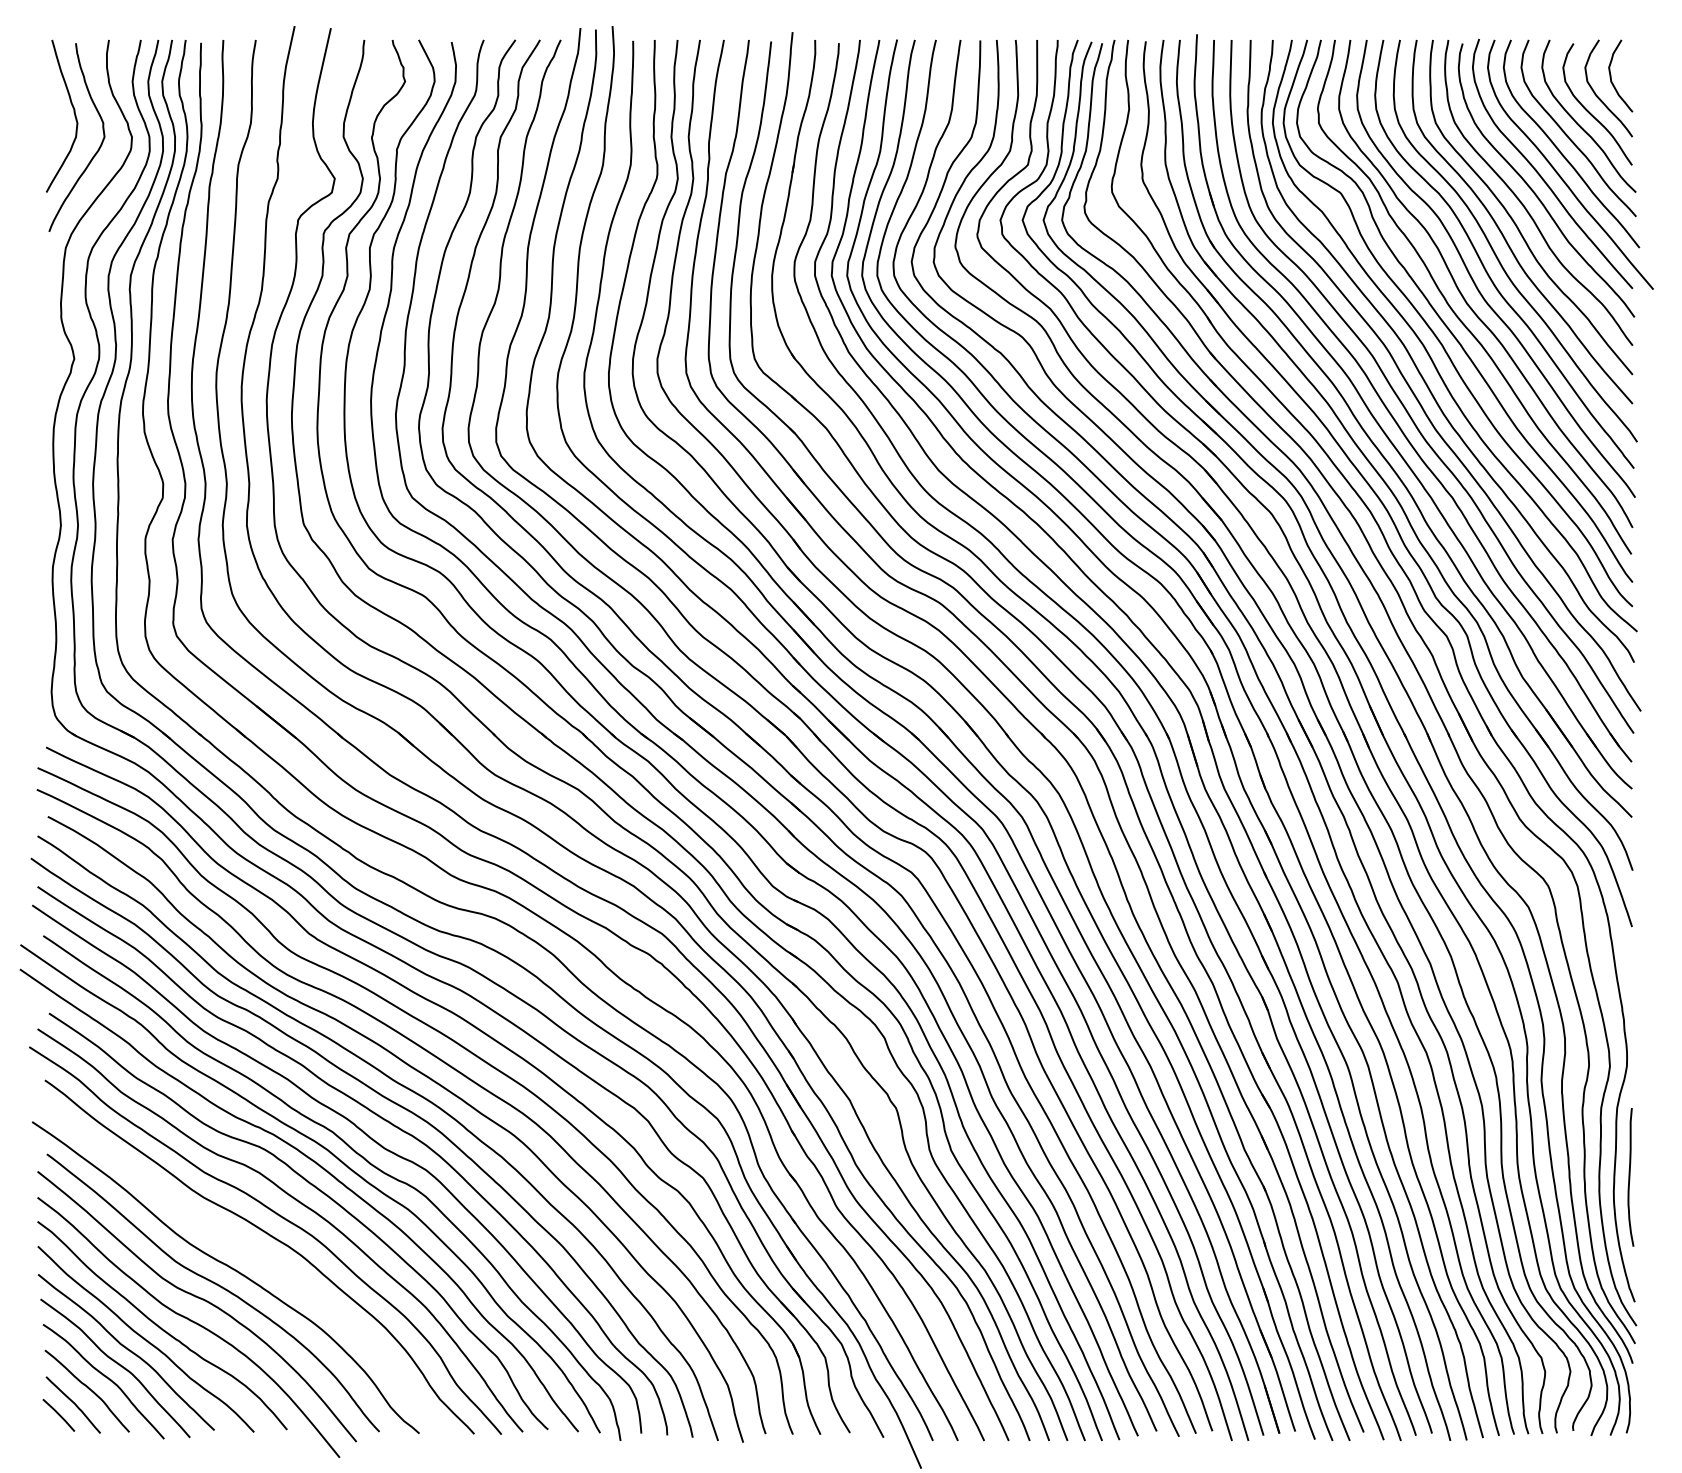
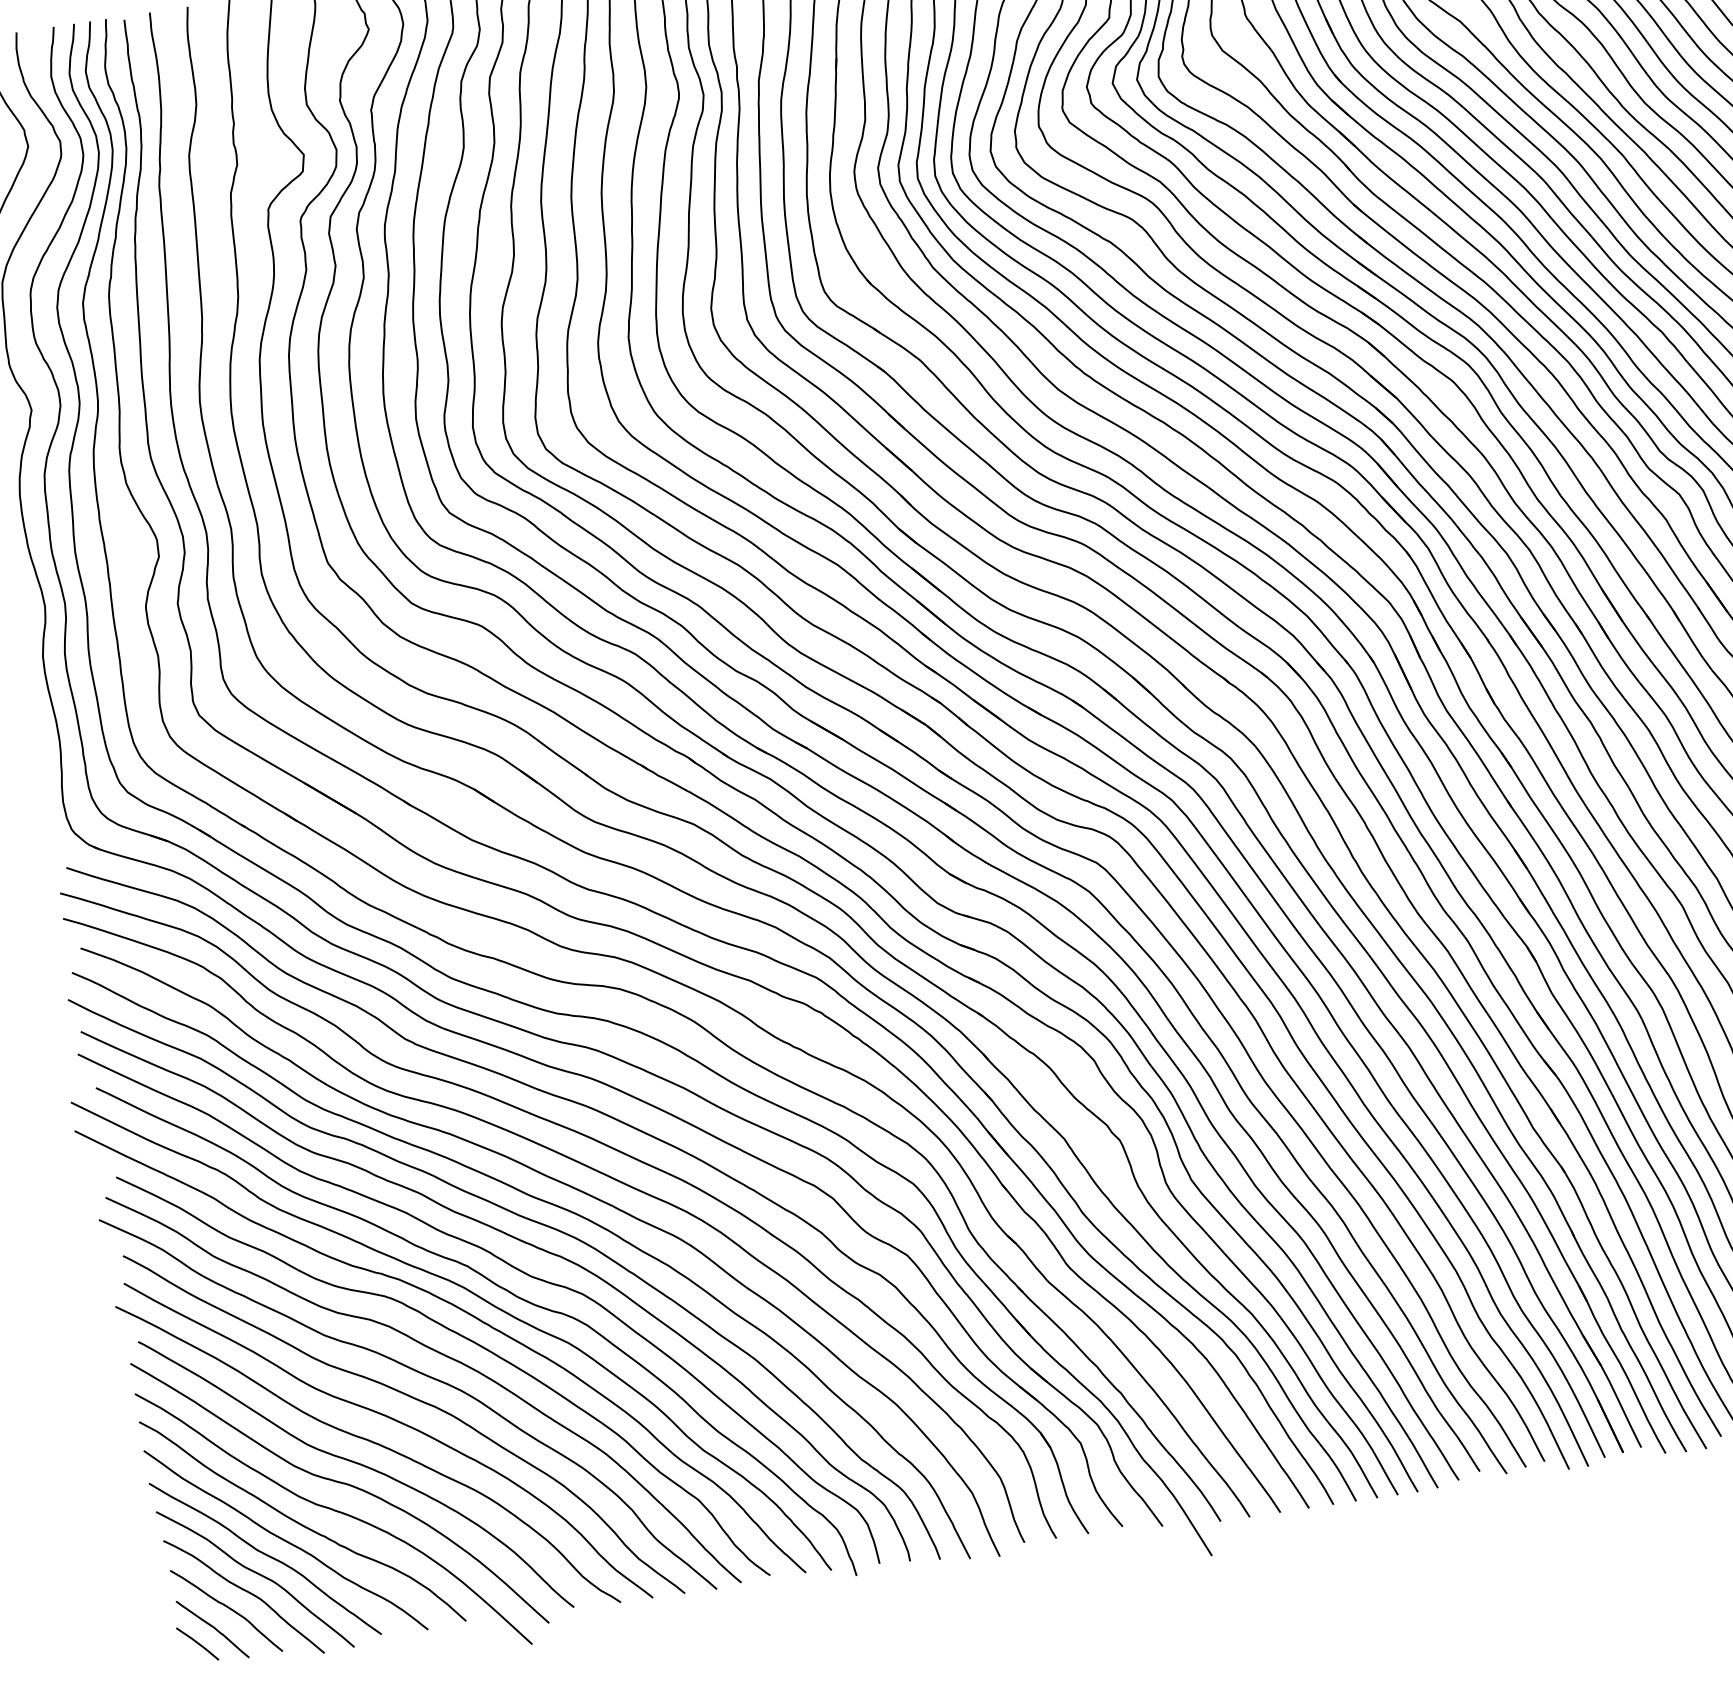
curve: (252, 1253) -> (395, 1421), added

